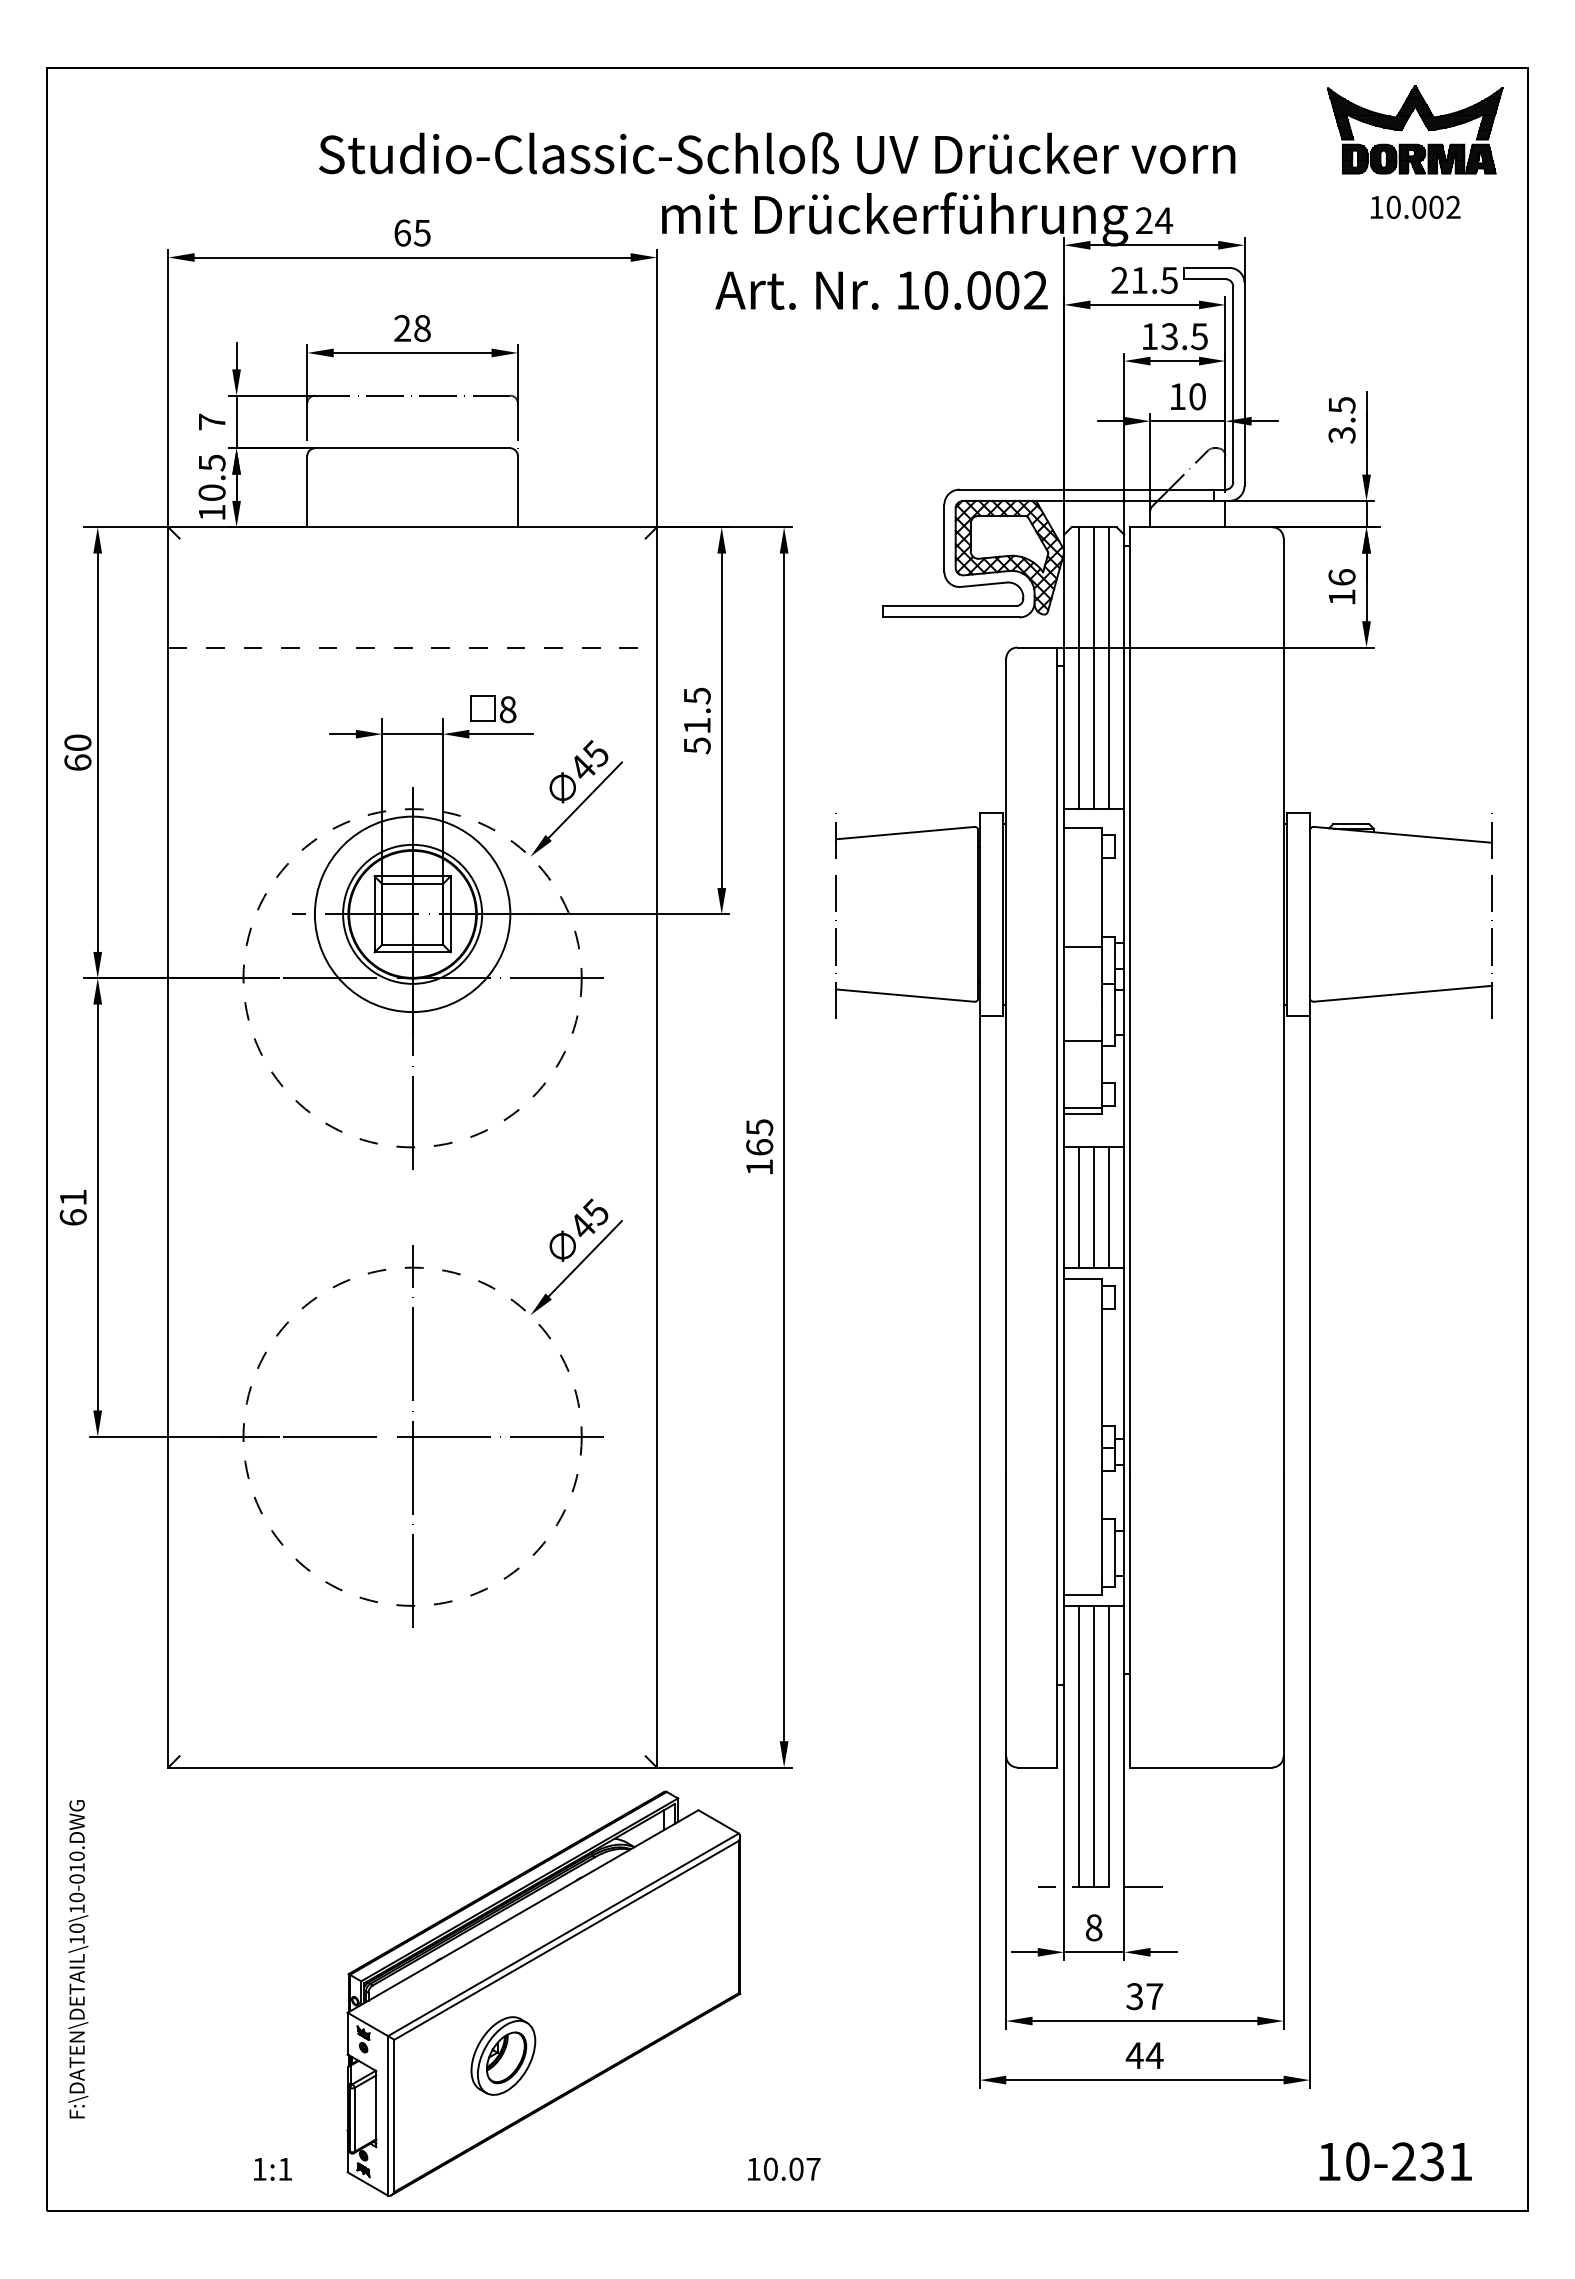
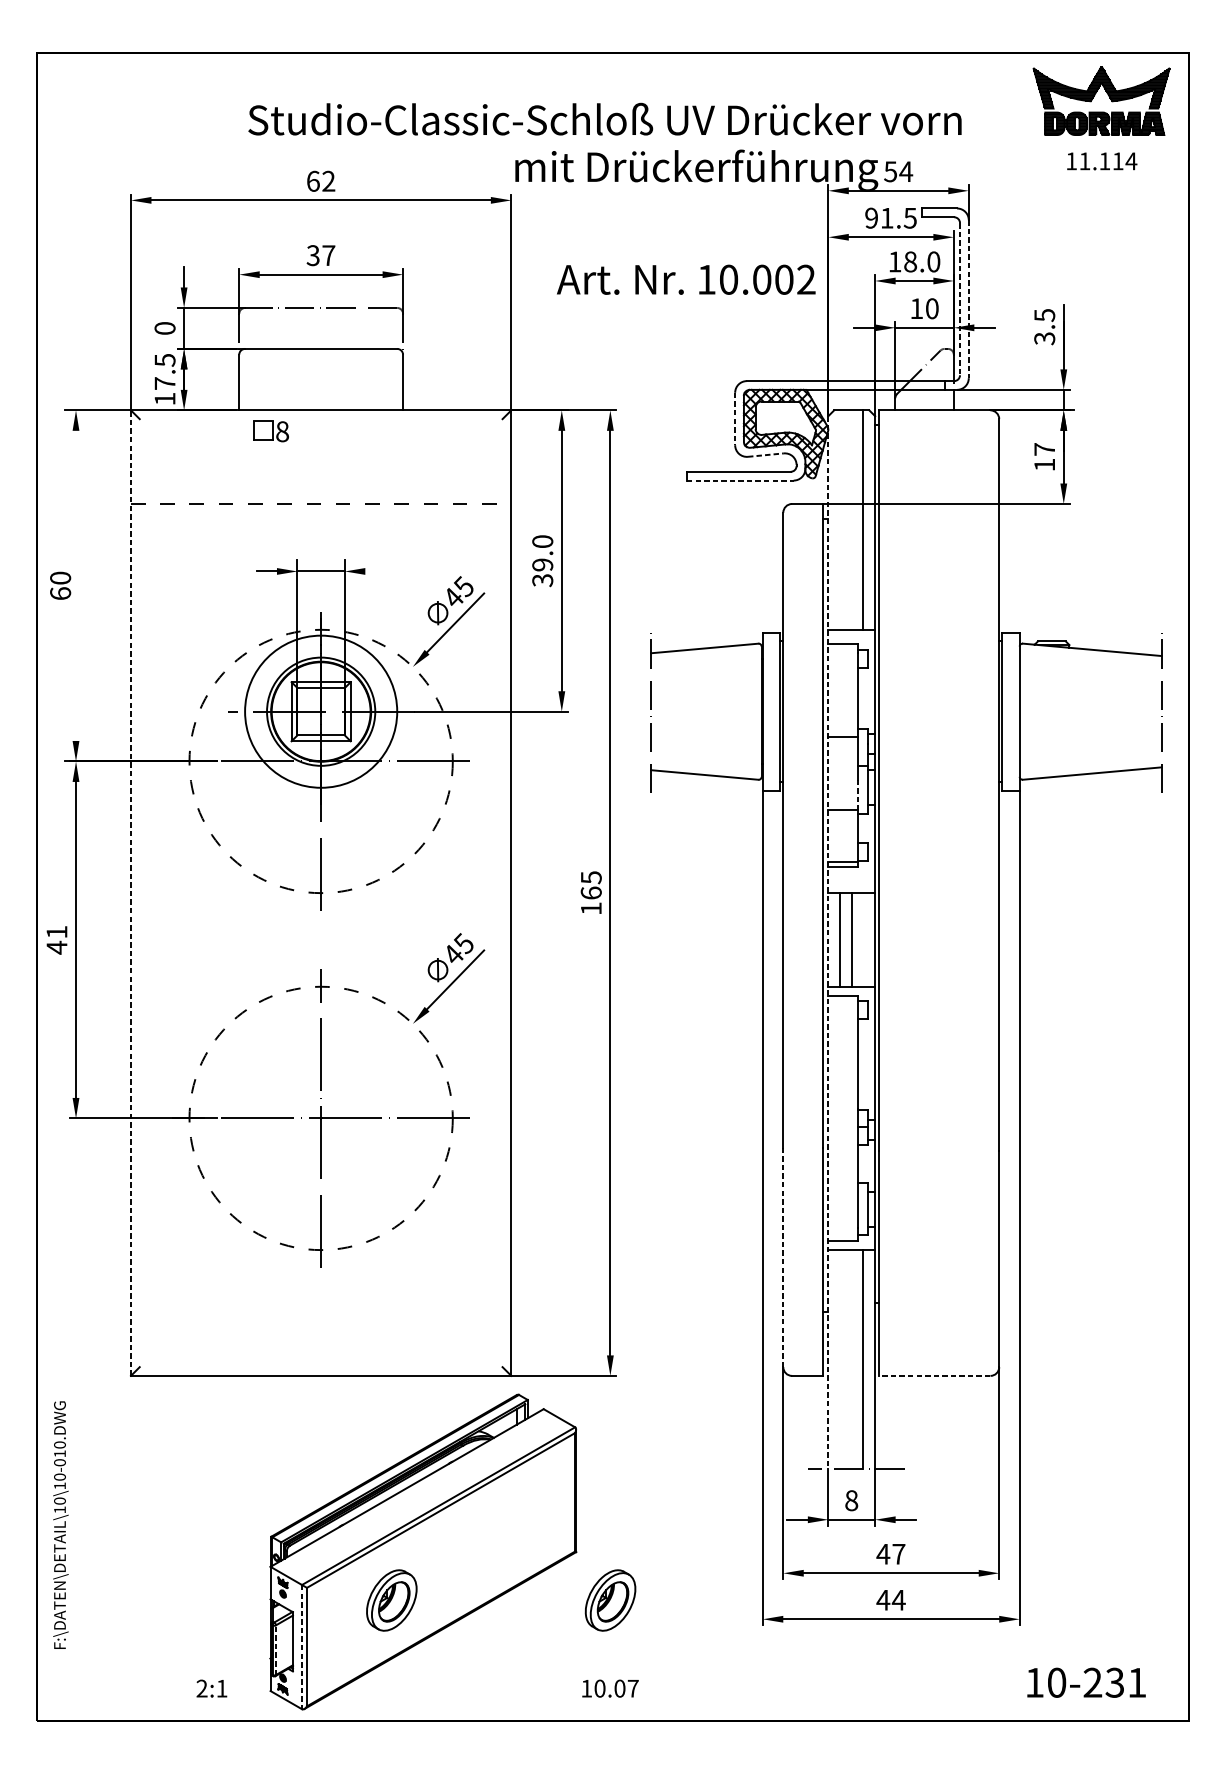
text: (1423, 206) -> (1108, 160), 10.002 -> 11.114
text: (1143, 220) -> (890, 171), 24 -> 54
text: (421, 232) -> (328, 180), 65 -> 62
text: (1119, 280) -> (871, 218), 21.5 -> 91.5
text: (881, 290) -> (686, 279), moved
text: (412, 328) -> (321, 255), 28 -> 37
text: (1184, 336) -> (922, 261), 13.5 -> 18.0
line: (1233, 384) -> (960, 299), solid -> dashed
line: (1244, 384) -> (968, 299), solid -> dashed
text: (211, 421) -> (164, 328), 7 -> 0
text: (211, 492) -> (164, 383), 10.5 -> 17.5
line: (944, 538) -> (735, 419), solid -> dashed
text: (1341, 577) -> (1044, 449), 16 -> 17
line: (984, 584) -> (766, 454), solid -> dashed
line: (951, 617) -> (740, 480), solid -> dashed
line: (1079, 668) -> (840, 520), removed
line: (1094, 668) -> (851, 520), removed
part: (493, 709) -> (271, 431), moved
text: (696, 720) -> (542, 560), 51.5 -> 39.0
line: (501, 734) -> (390, 571), removed
line: (97, 752) -> (75, 585), removed
line: (1101, 1021) -> (857, 795), solid -> dashed
line: (168, 1146) -> (131, 892), solid -> dashed
line: (1109, 1207) -> (863, 939), removed
line: (1064, 1211) -> (828, 943), solid -> dashed
text: (72, 1217) -> (56, 947), 61 -> 41
line: (1006, 1615) -> (783, 1257), solid -> dashed
line: (1079, 1746) -> (840, 1359), removed
line: (1094, 1746) -> (851, 1359), removed
line: (1200, 1767) -> (934, 1375), solid -> dashed
text: (1134, 1996) -> (883, 1554), 37 -> 47
part: (784, 2055) -> (610, 1600), added
line: (388, 2115) -> (302, 1646), solid -> dashed
line: (354, 2119) -> (275, 1649), solid -> dashed
text: (259, 2168) -> (201, 1688), 1:1 -> 2:1

